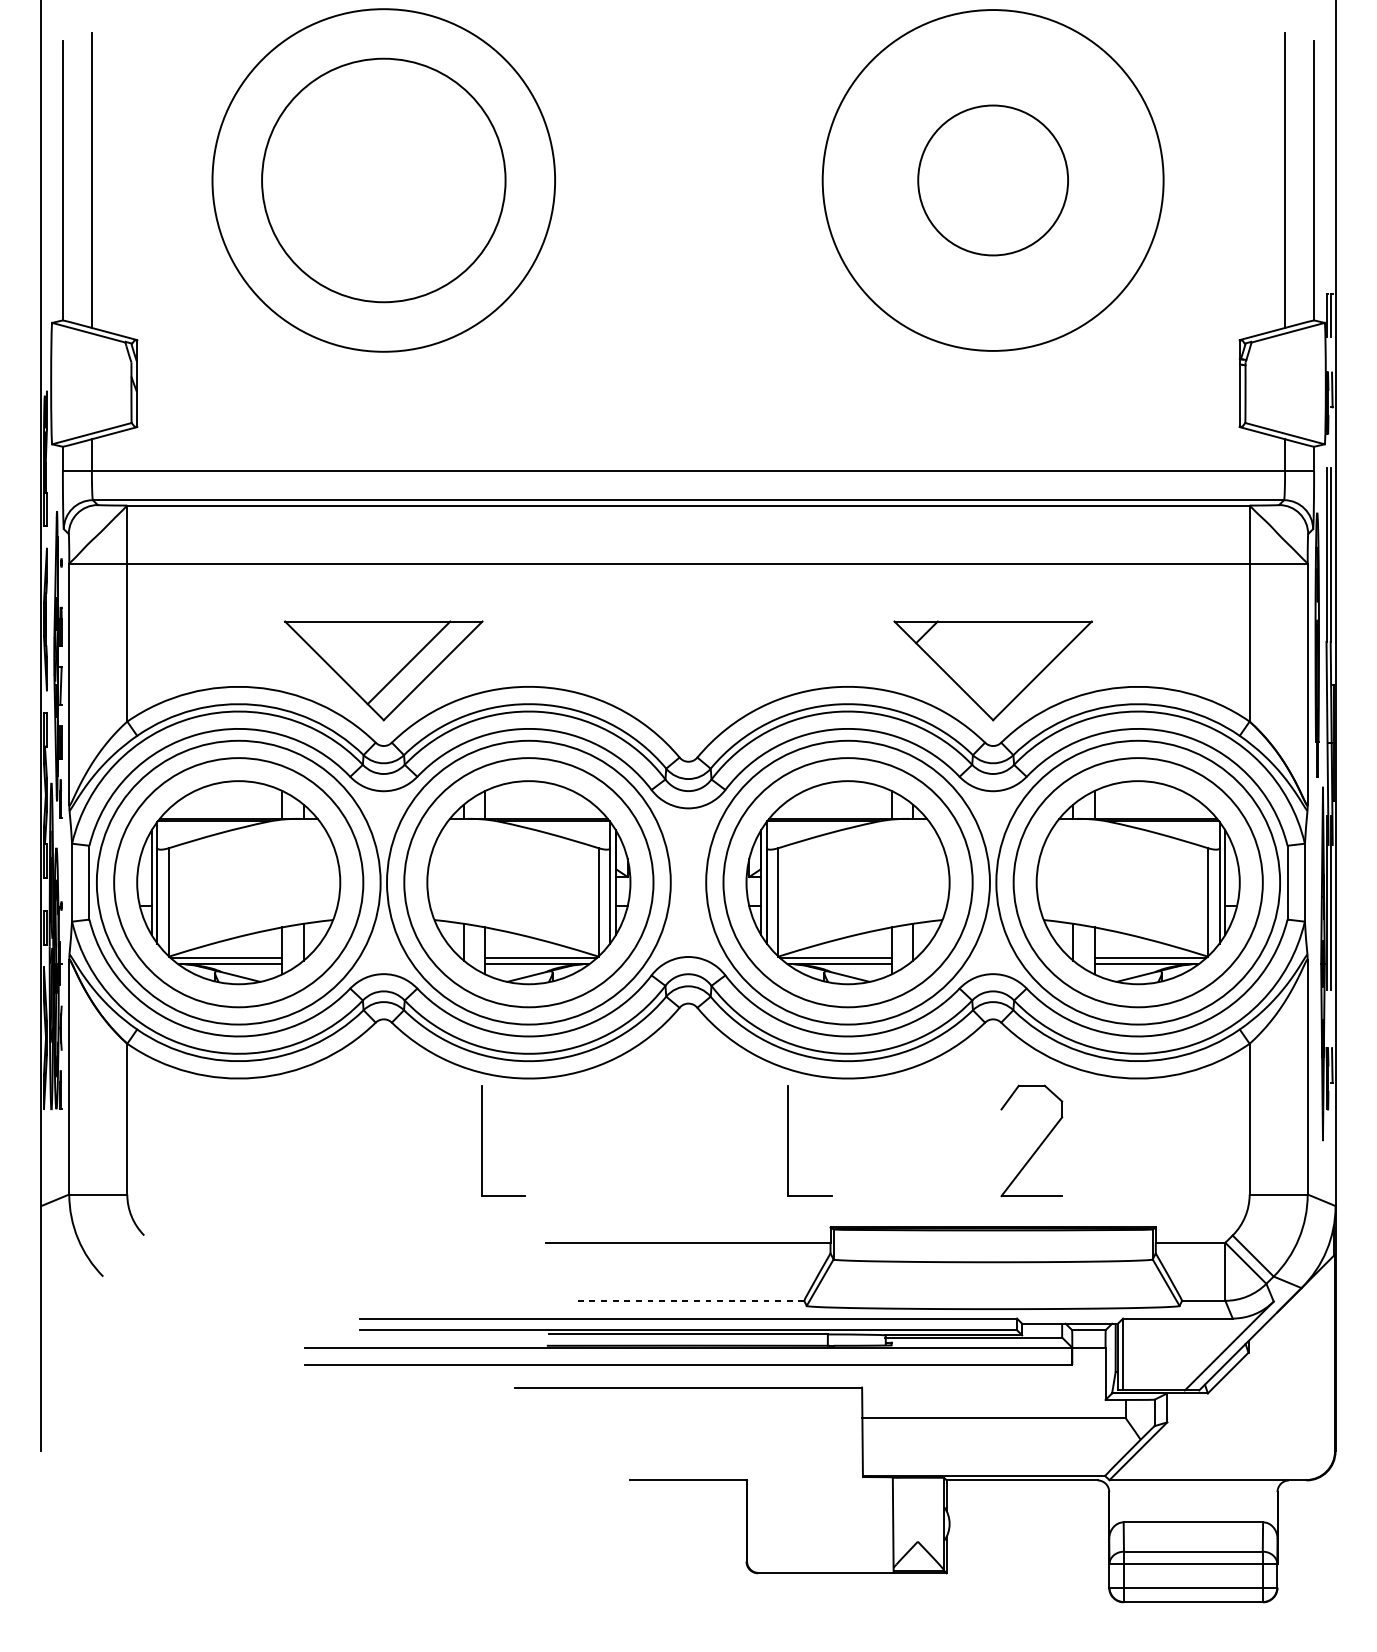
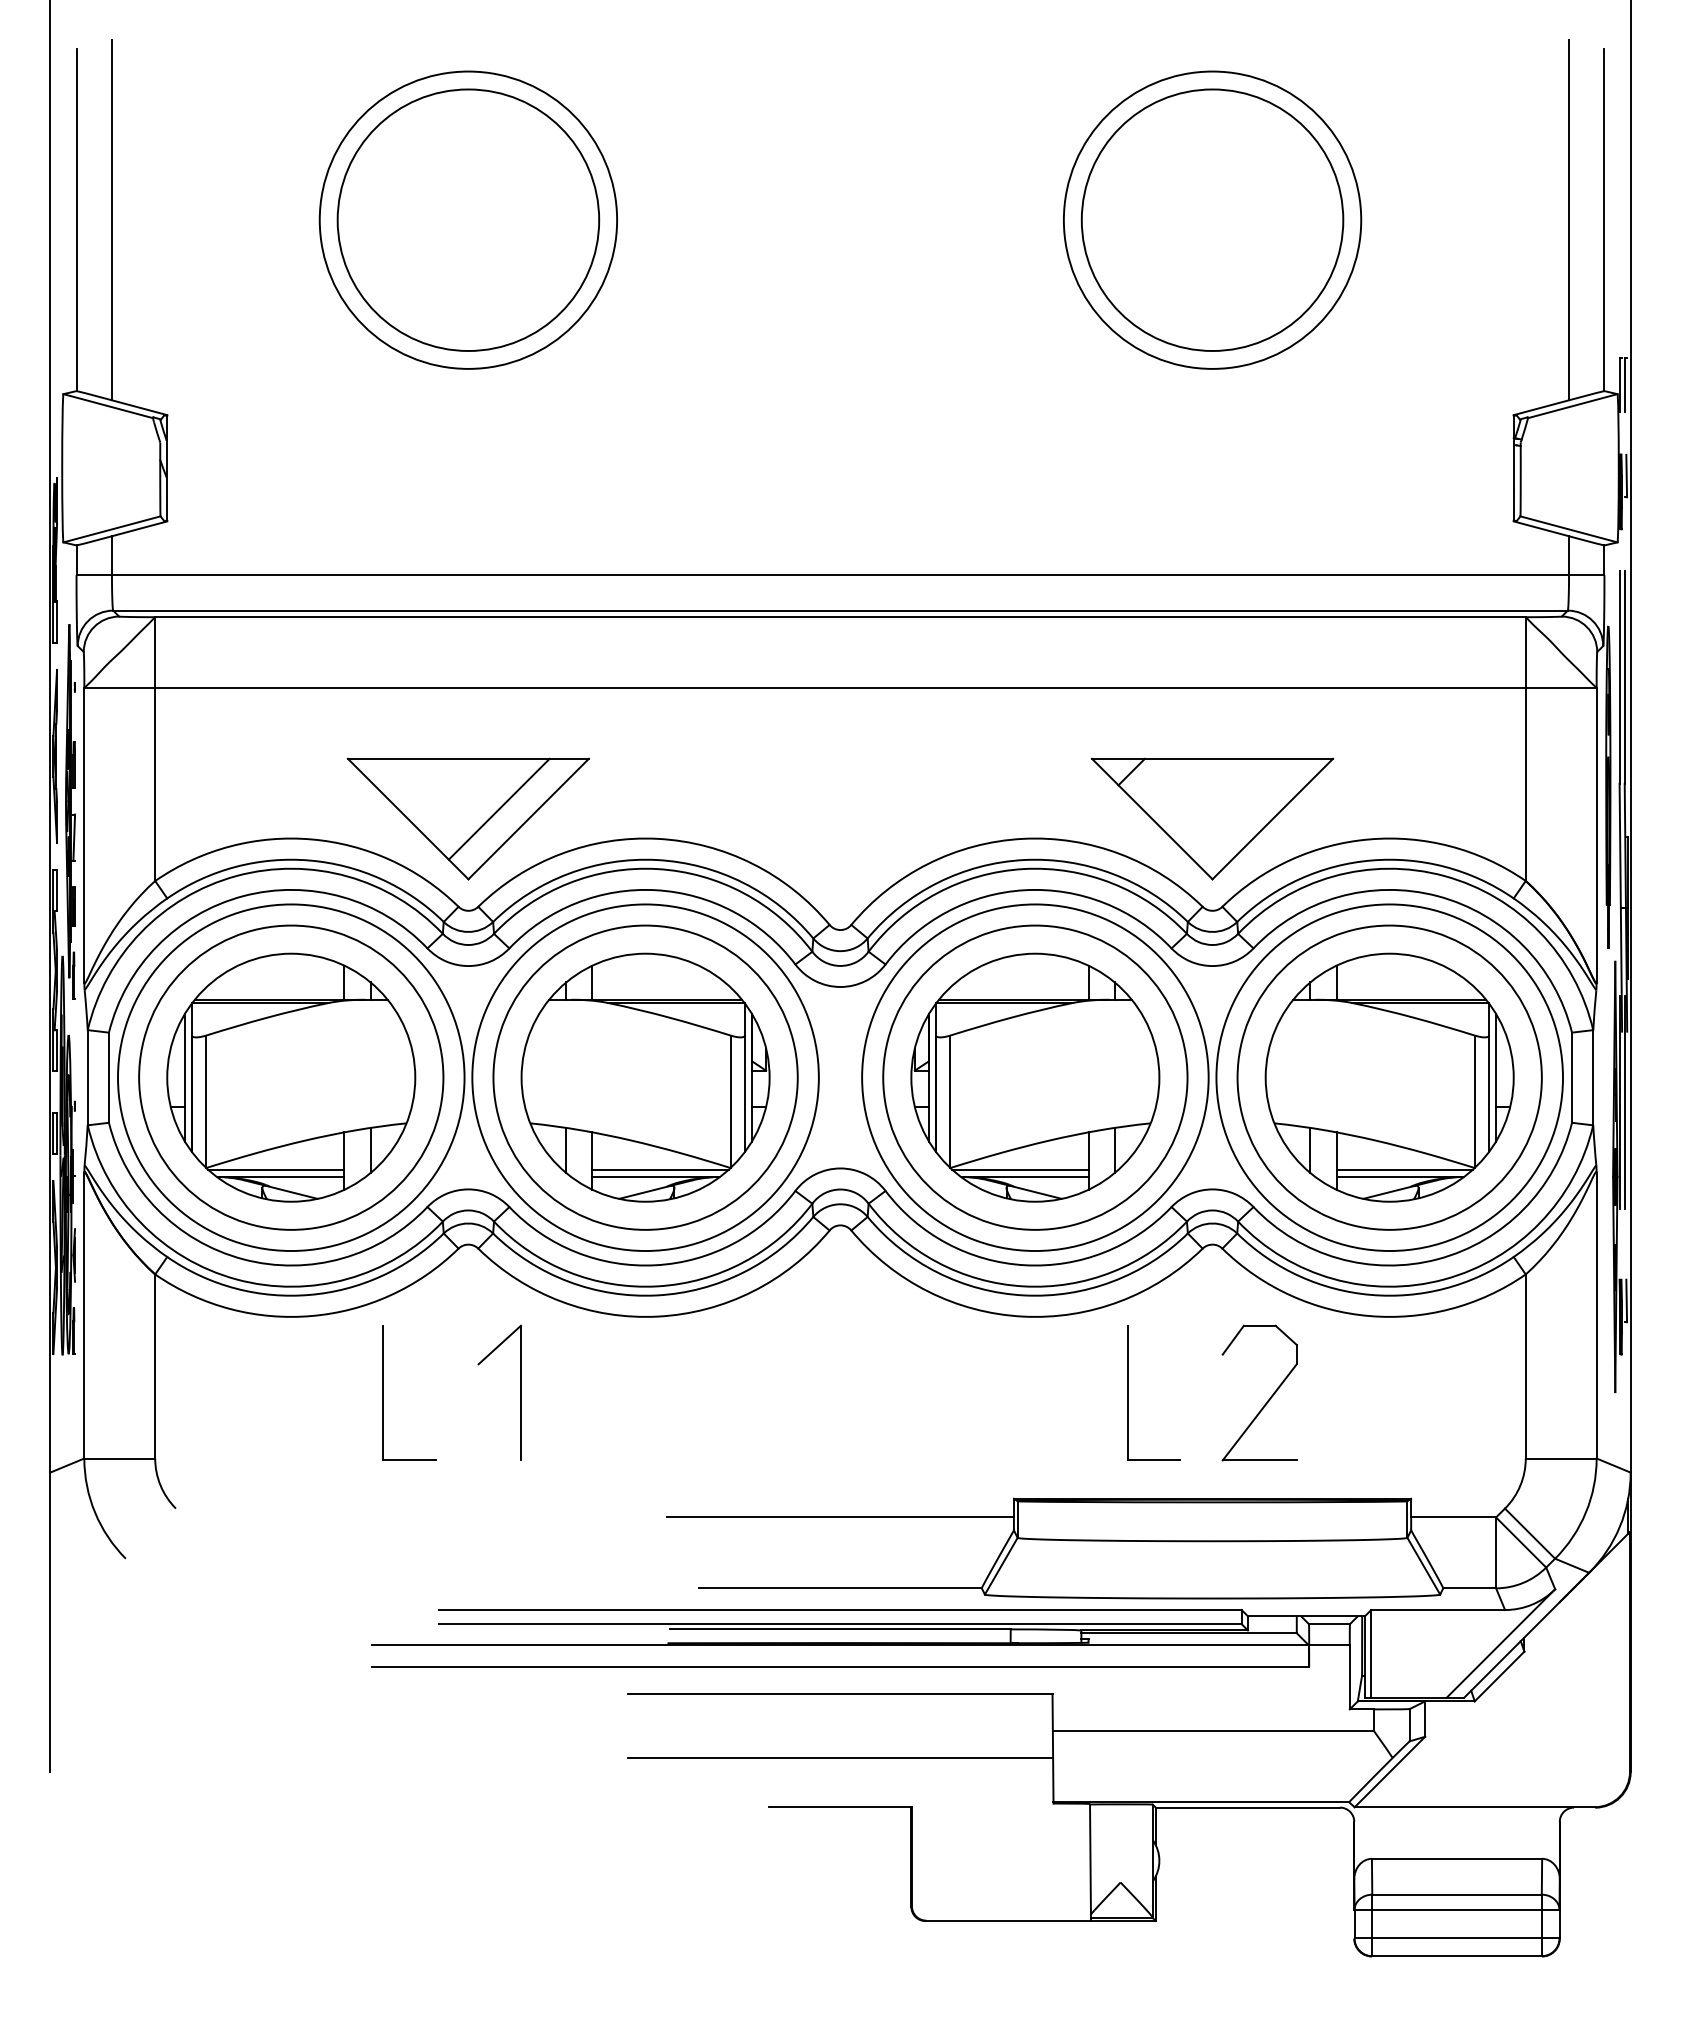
circle: (383, 179) -> (468, 219), size x0.62
circle: (993, 179) -> (1212, 219), size x0.71
circle: (993, 179) -> (1212, 219), size x1.43
part: (426, 1140) -> (520, 1392), added
part: (482, 1140) -> (383, 1392), moved
part: (789, 1140) -> (1128, 1392), moved
line: (688, 1300) -> (840, 1588), dashed -> solid
line: (688, 1440) -> (840, 1758), added

